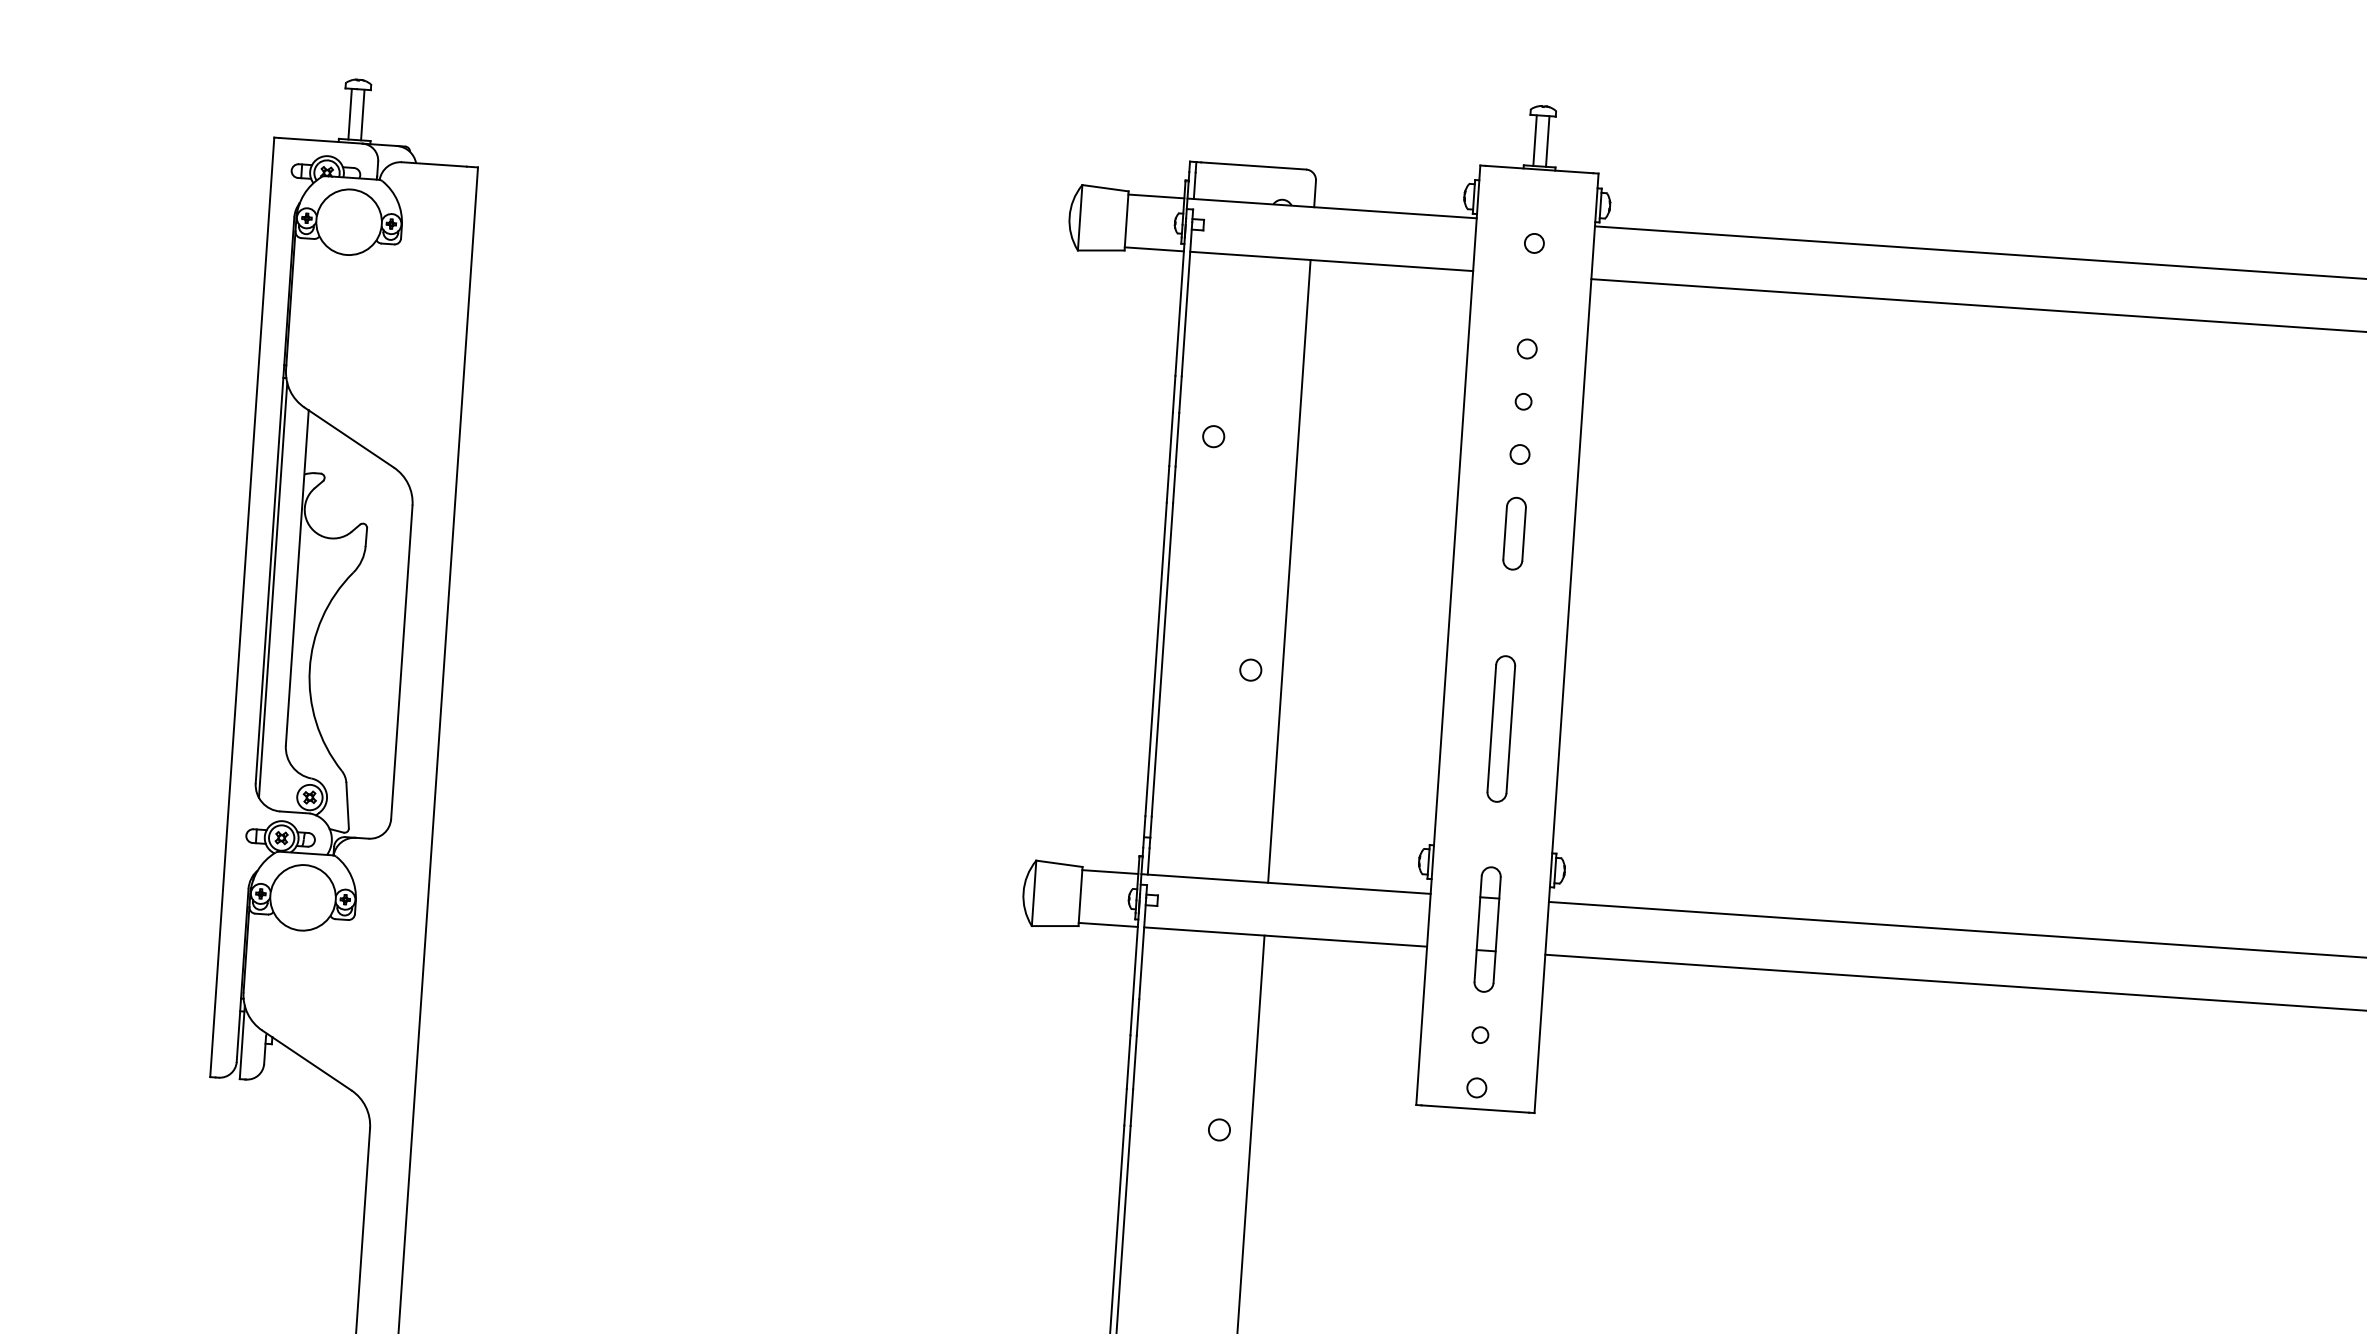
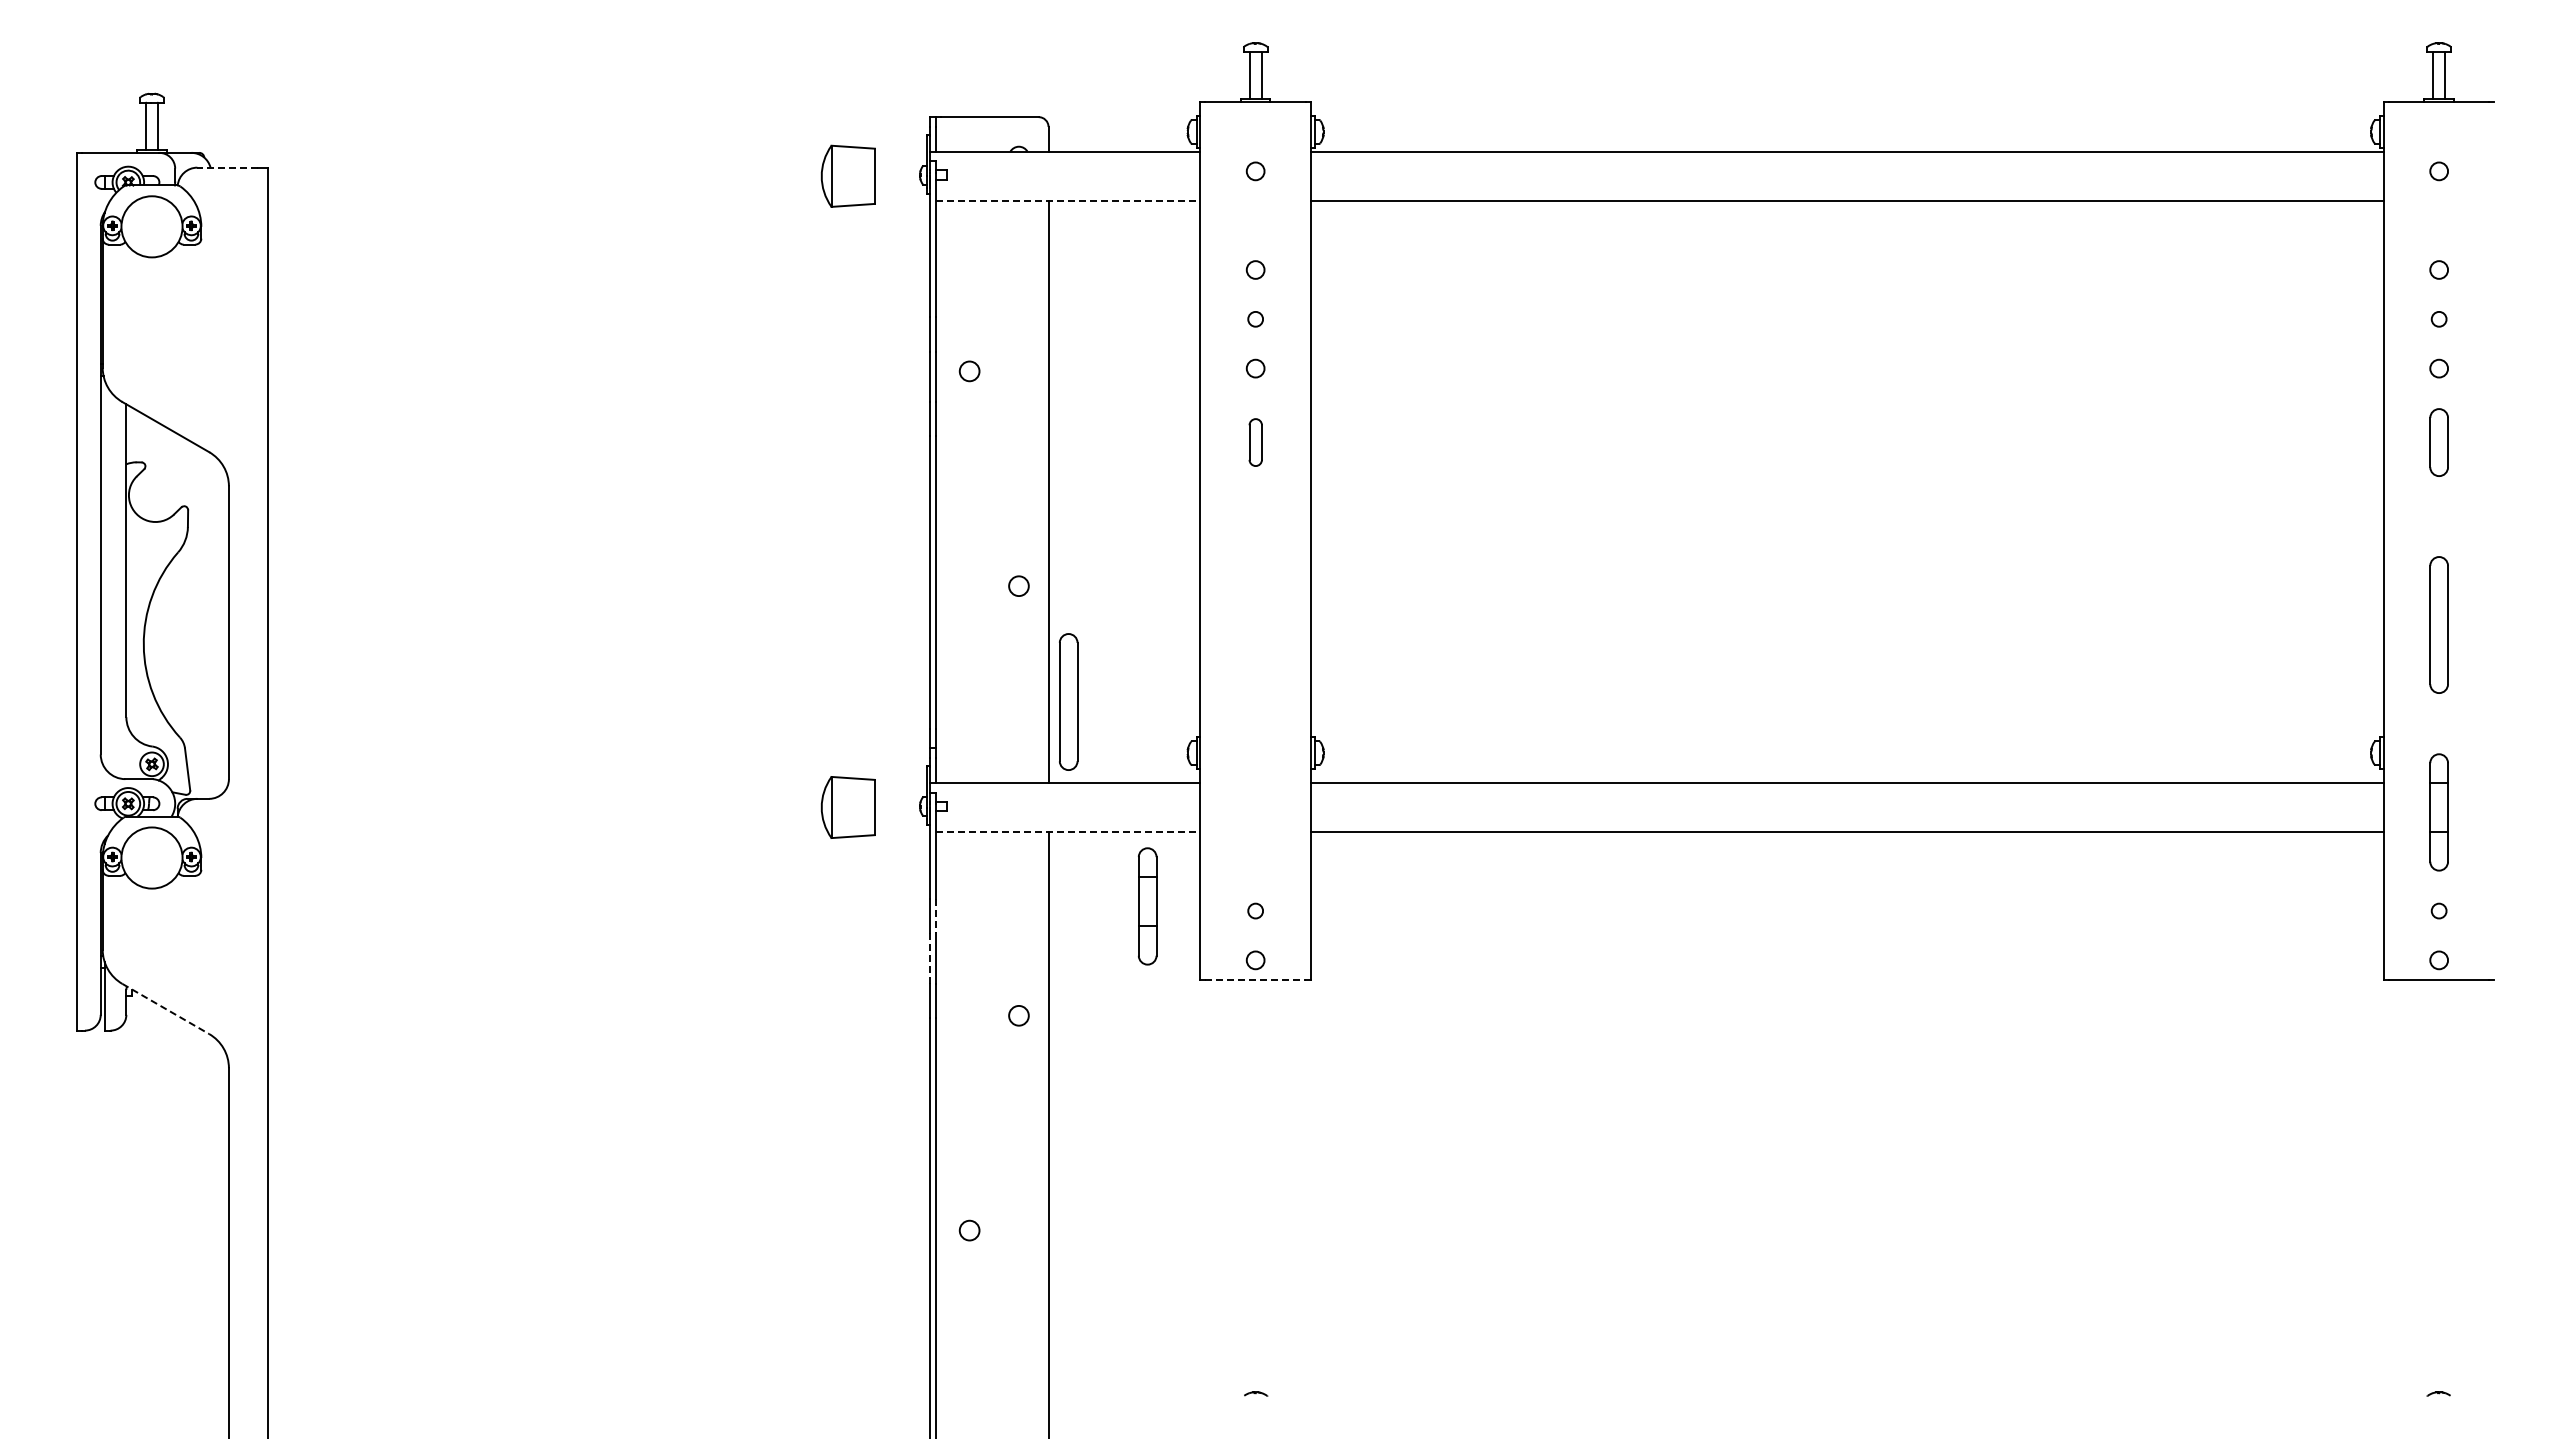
line: (434, 164) -> (227, 167), solid -> dashed
line: (1155, 196) -> (900, 151), removed
line: (1154, 248) -> (902, 200), removed
line: (1331, 260) -> (1068, 200), solid -> dashed
part: (1514, 533) -> (1255, 442), size x0.7
line: (272, 589) -> (104, 573), removed
part: (1501, 728) -> (1068, 701), moved
line: (1109, 871) -> (900, 782), removed
line: (1108, 925) -> (902, 832), removed
part: (1487, 929) -> (1147, 906), moved
line: (1285, 937) -> (1068, 832), solid -> dashed
line: (1138, 1017) -> (936, 916), solid -> dashed
line: (307, 1061) -> (166, 1009), solid -> dashed
line: (1128, 1062) -> (930, 958), solid -> dashed
line: (1476, 1109) -> (1256, 980), solid -> dashed

